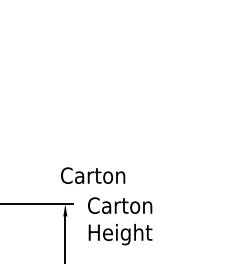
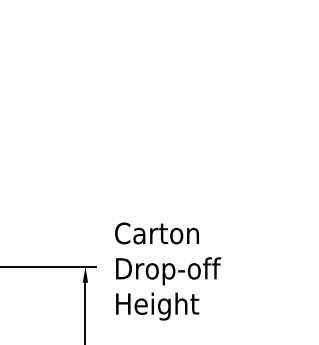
text: (93, 175) -> (157, 233), moved
text: (128, 207) -> (167, 271), Carton -> Drop-off

